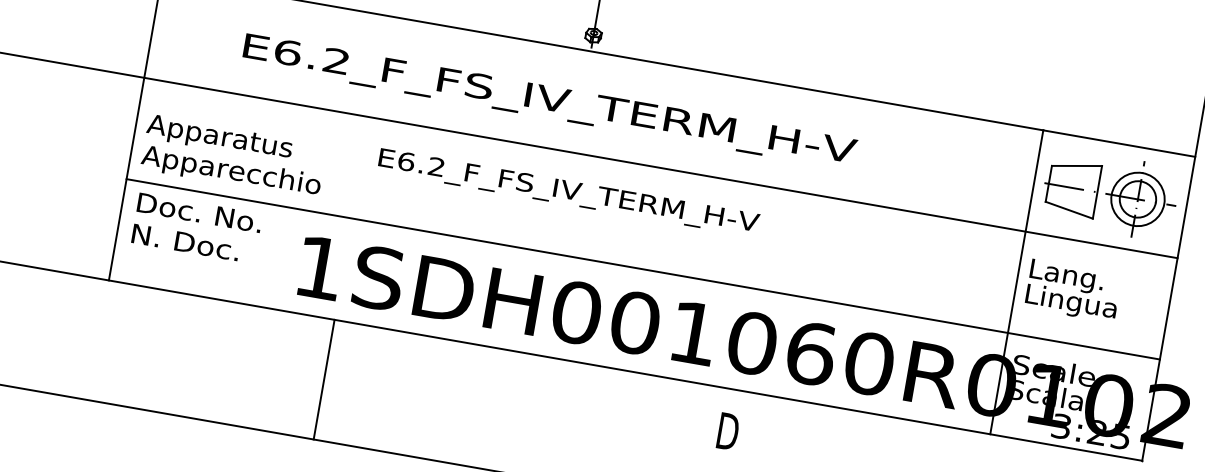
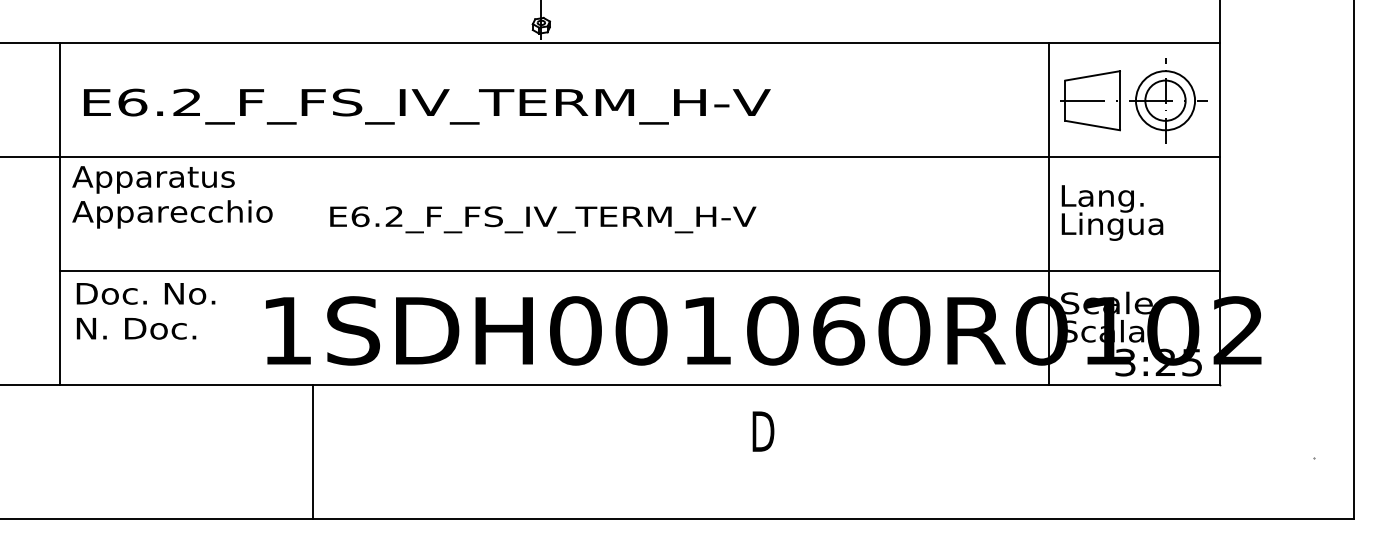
text: (549, 102) -> (427, 106), moved
text: (233, 157) -> (172, 197), moved
text: (569, 192) -> (543, 219), moved

